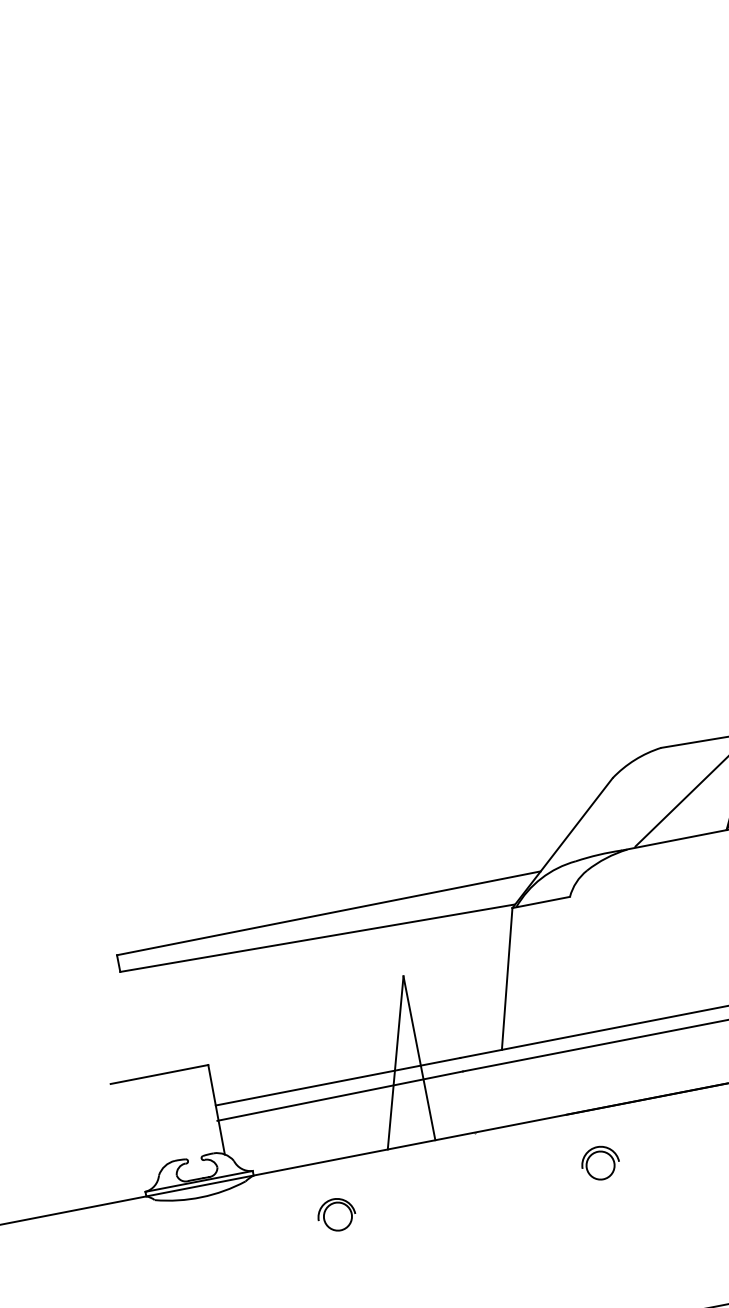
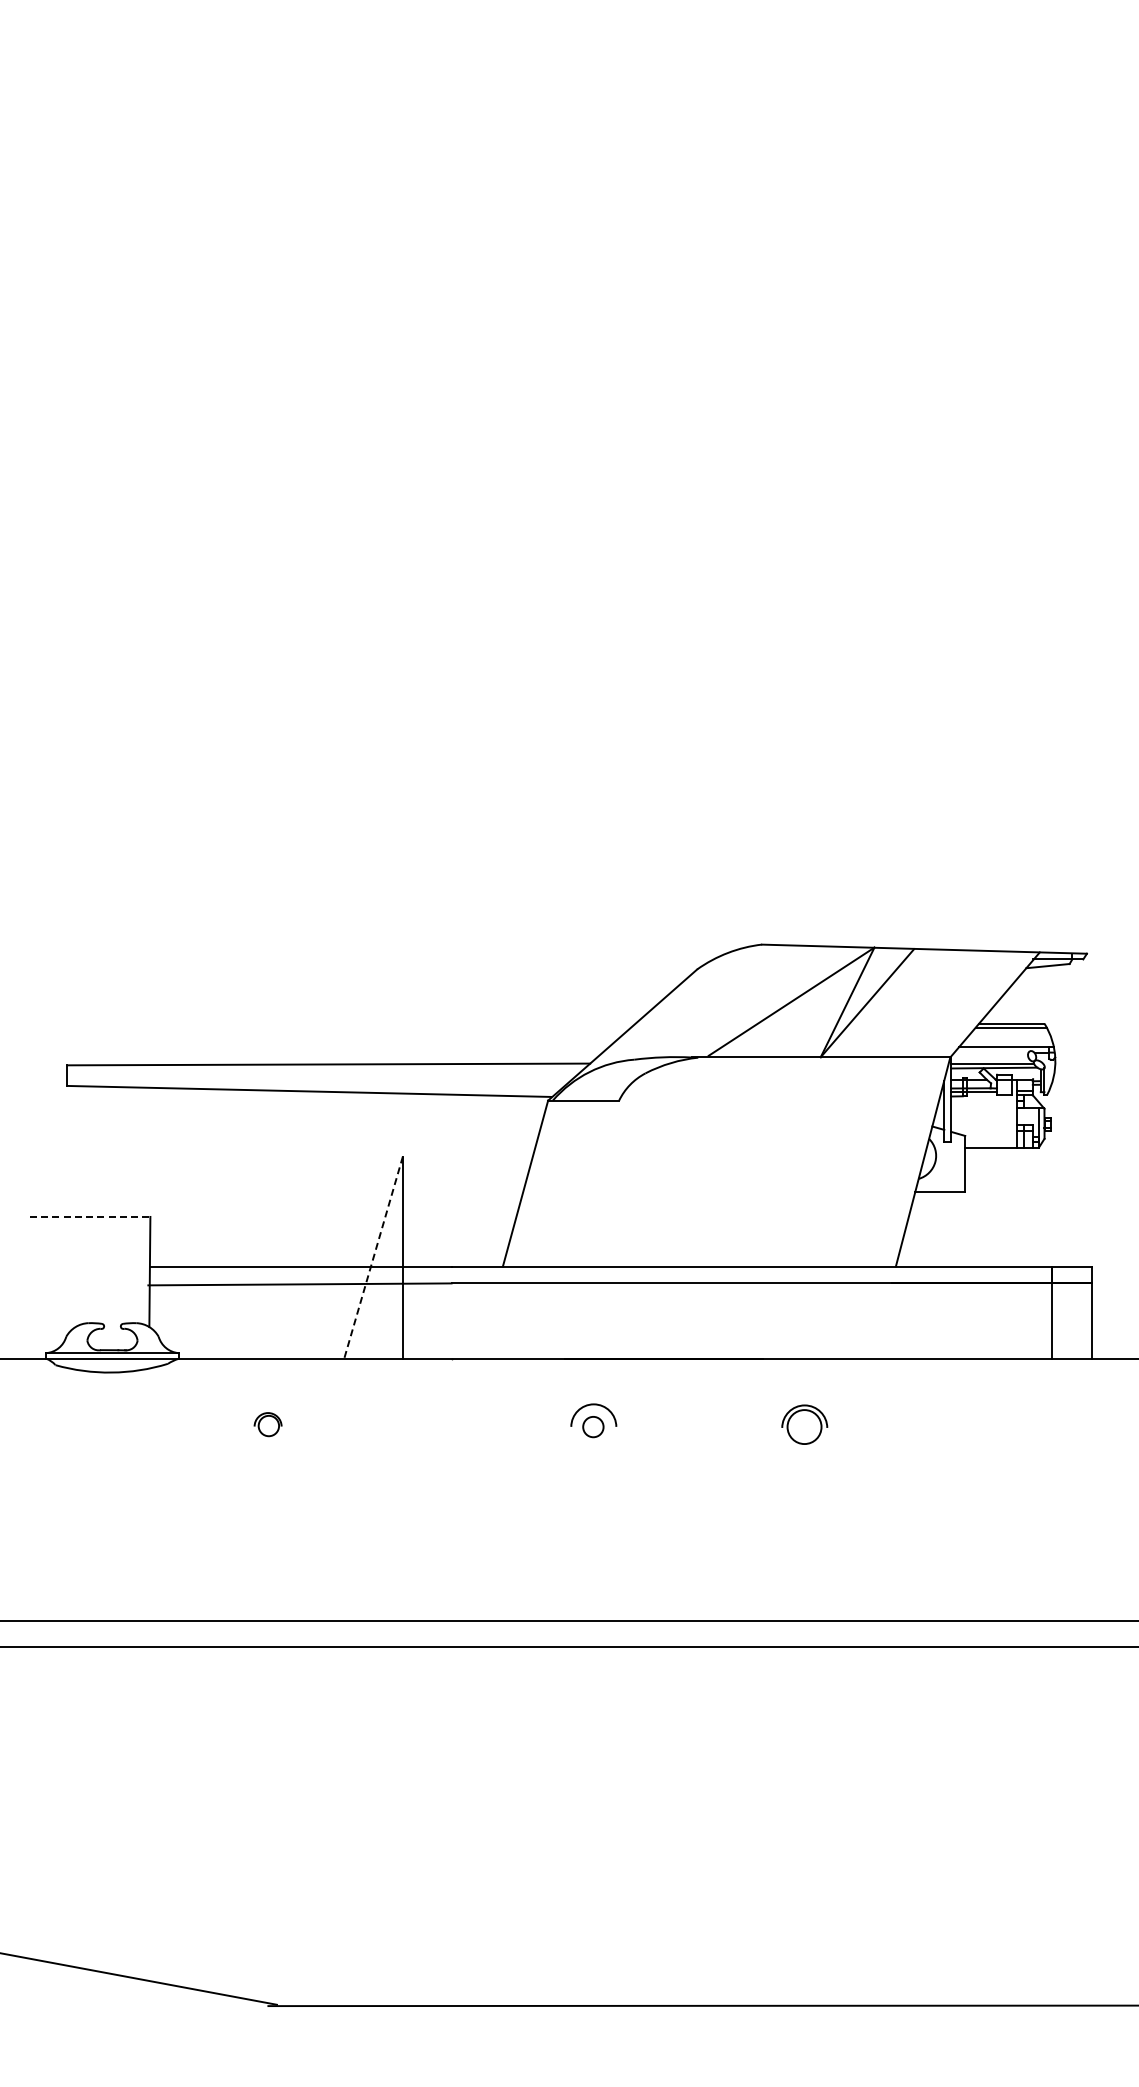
line: (395, 1063) -> (373, 1258), solid -> dashed
line: (159, 1074) -> (90, 1216), solid -> dashed
circle: (600, 1165) -> (593, 1427), size x0.6
part: (335, 1214) -> (267, 1424), size x0.6

